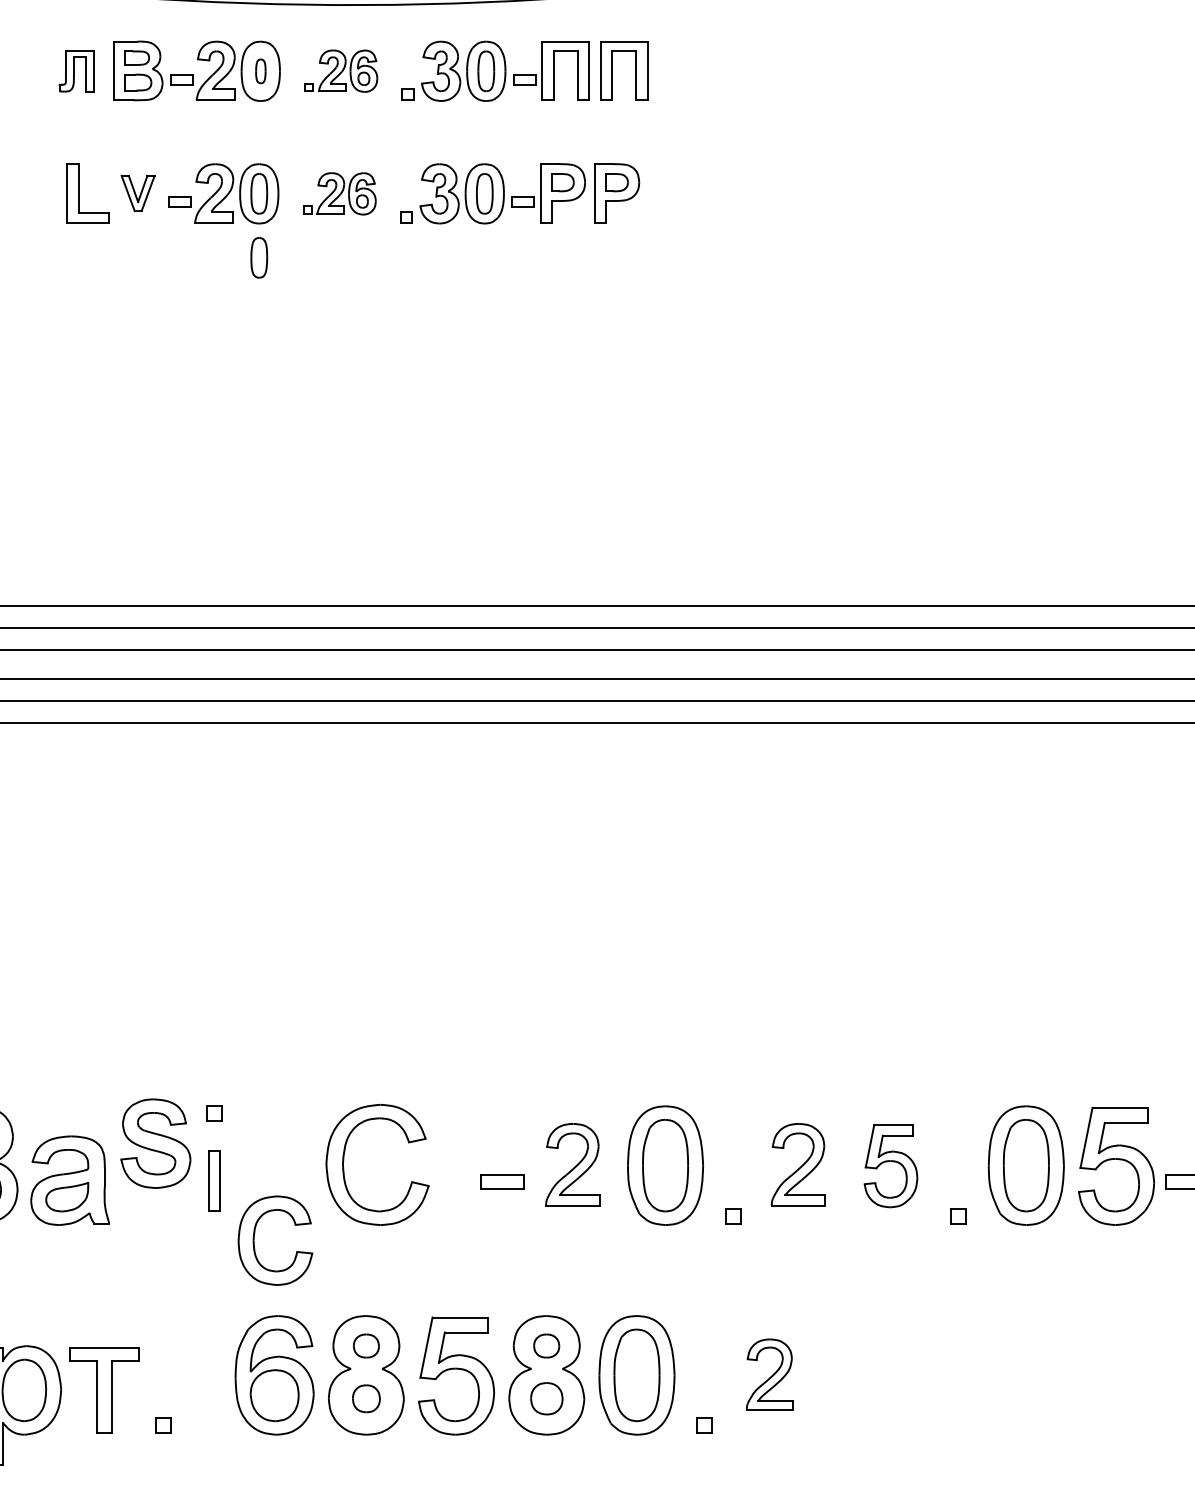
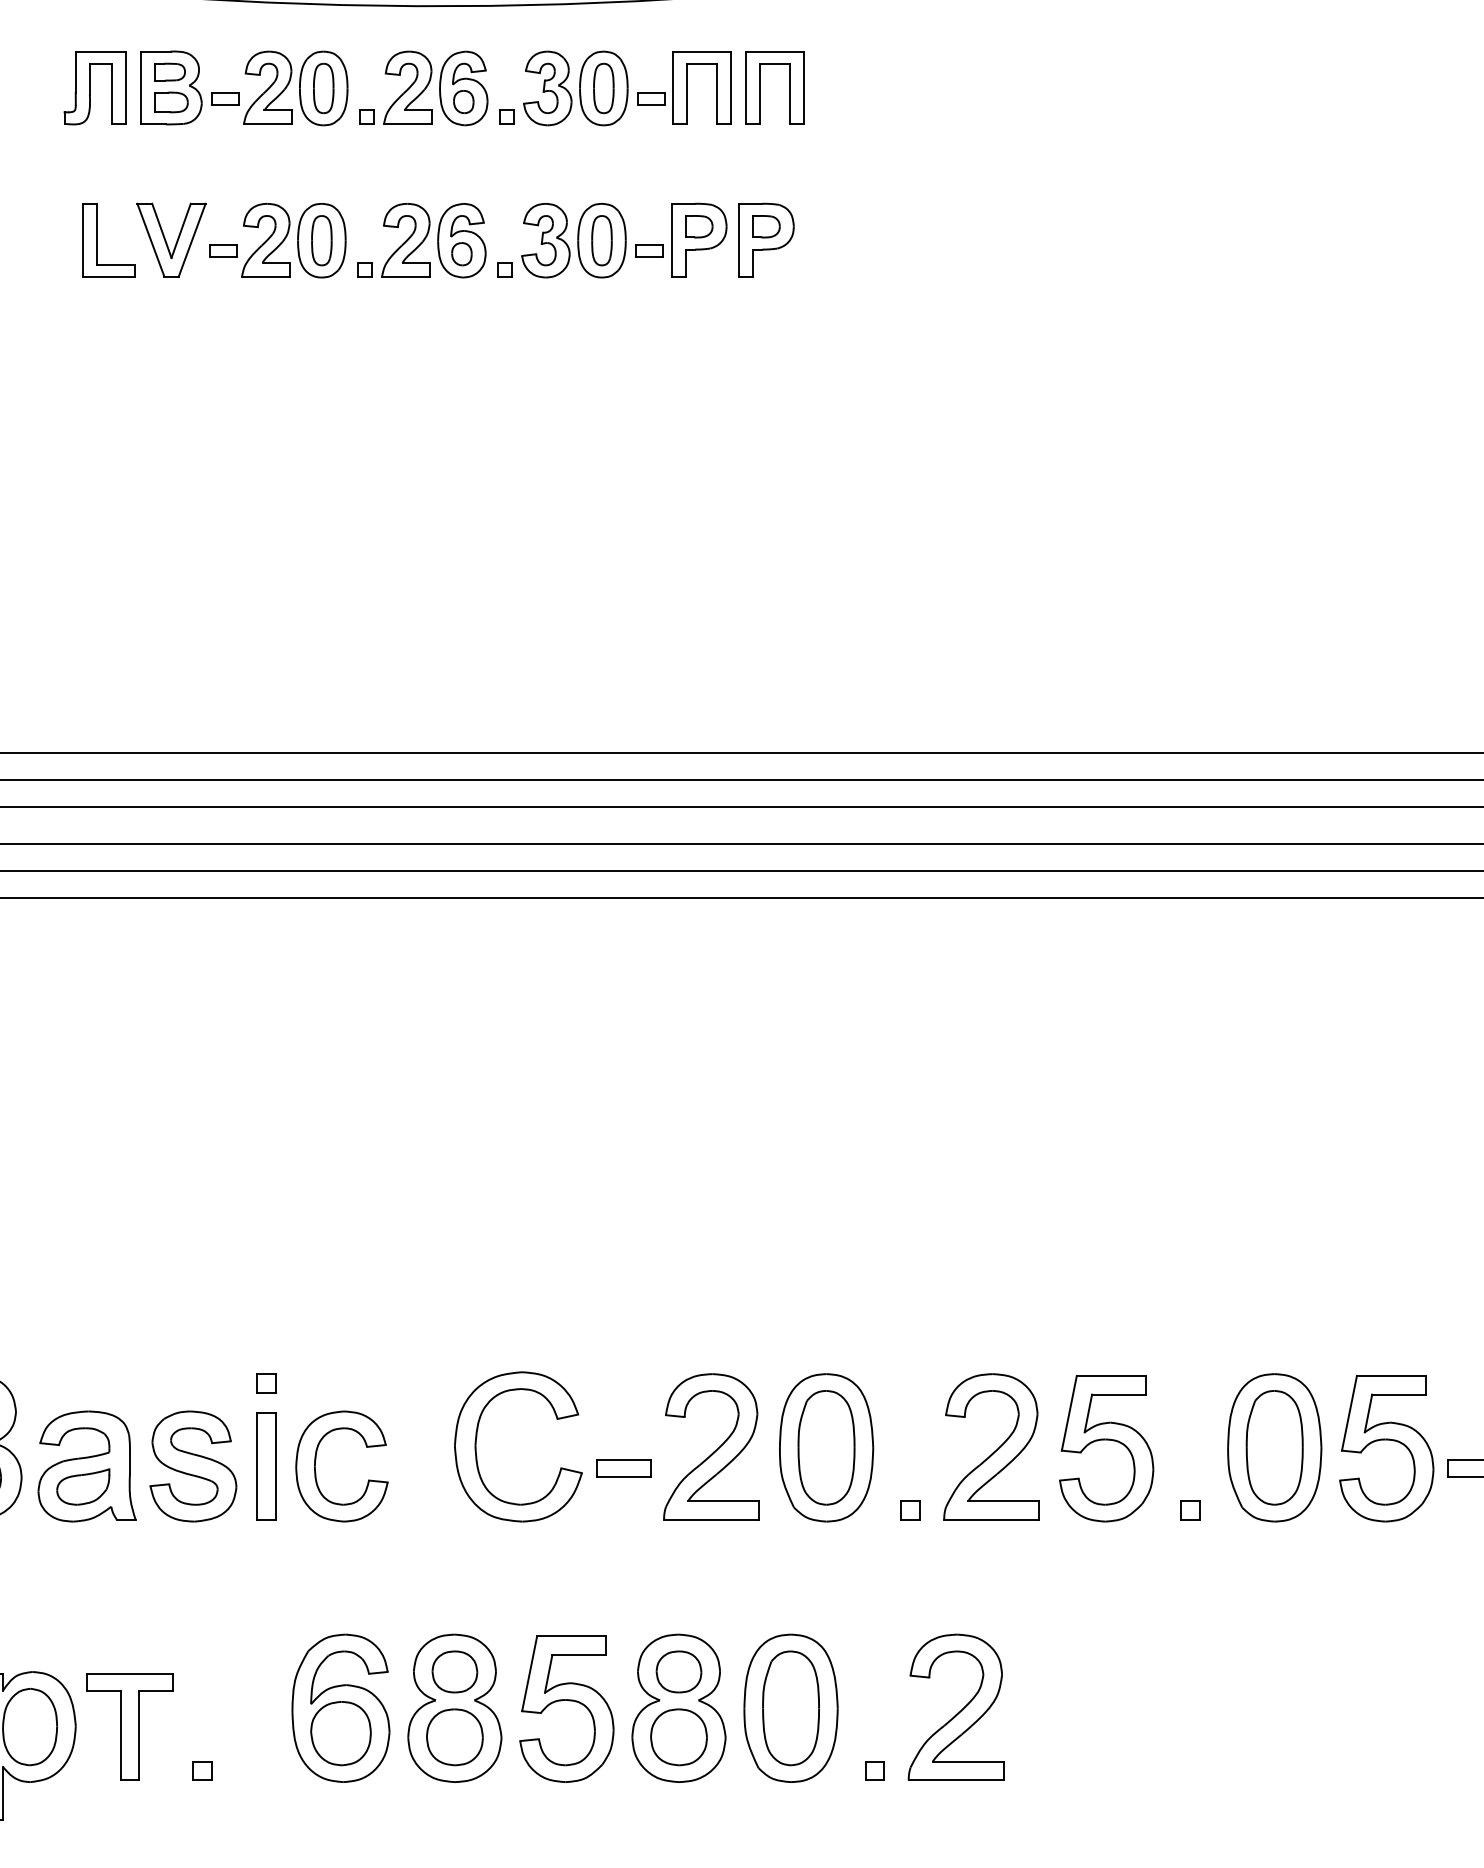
part: (341, 70) -> (423, 87), size x1.43
part: (76, 71) -> (94, 88), size x1.43
part: (260, 71) -> (323, 88), size x1.67
part: (137, 193) -> (170, 240), size x1.67
part: (339, 193) -> (421, 240), size x1.43
part: (259, 257) -> (322, 319), removed
part: (155, 1143) -> (192, 1466), moved
part: (344, 1160) -> (477, 1441), moved
part: (572, 1164) -> (710, 1446), size x1.43
part: (798, 1164) -> (991, 1446), size x1.43
part: (890, 1165) -> (1105, 1447), size x1.43
part: (214, 1180) -> (266, 1466), size x1.43
part: (254, 1240) -> (315, 1466), moved
part: (366, 1345) -> (455, 1671), size x1.43
part: (546, 1345) -> (678, 1671), size x1.43
part: (769, 1374) -> (955, 1707), size x1.67
part: (366, 1398) -> (455, 1737), size x1.67
part: (546, 1398) -> (678, 1737), size x1.43

